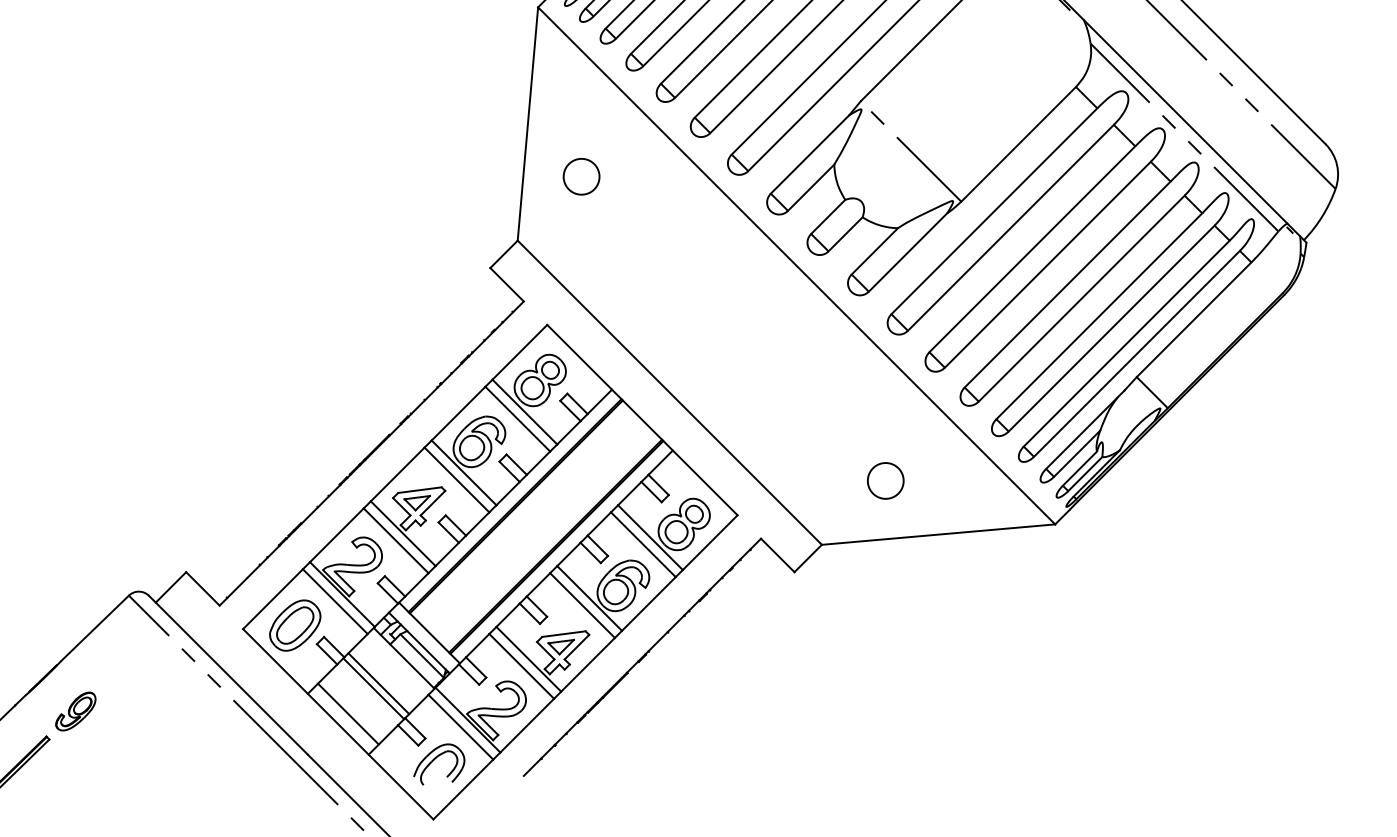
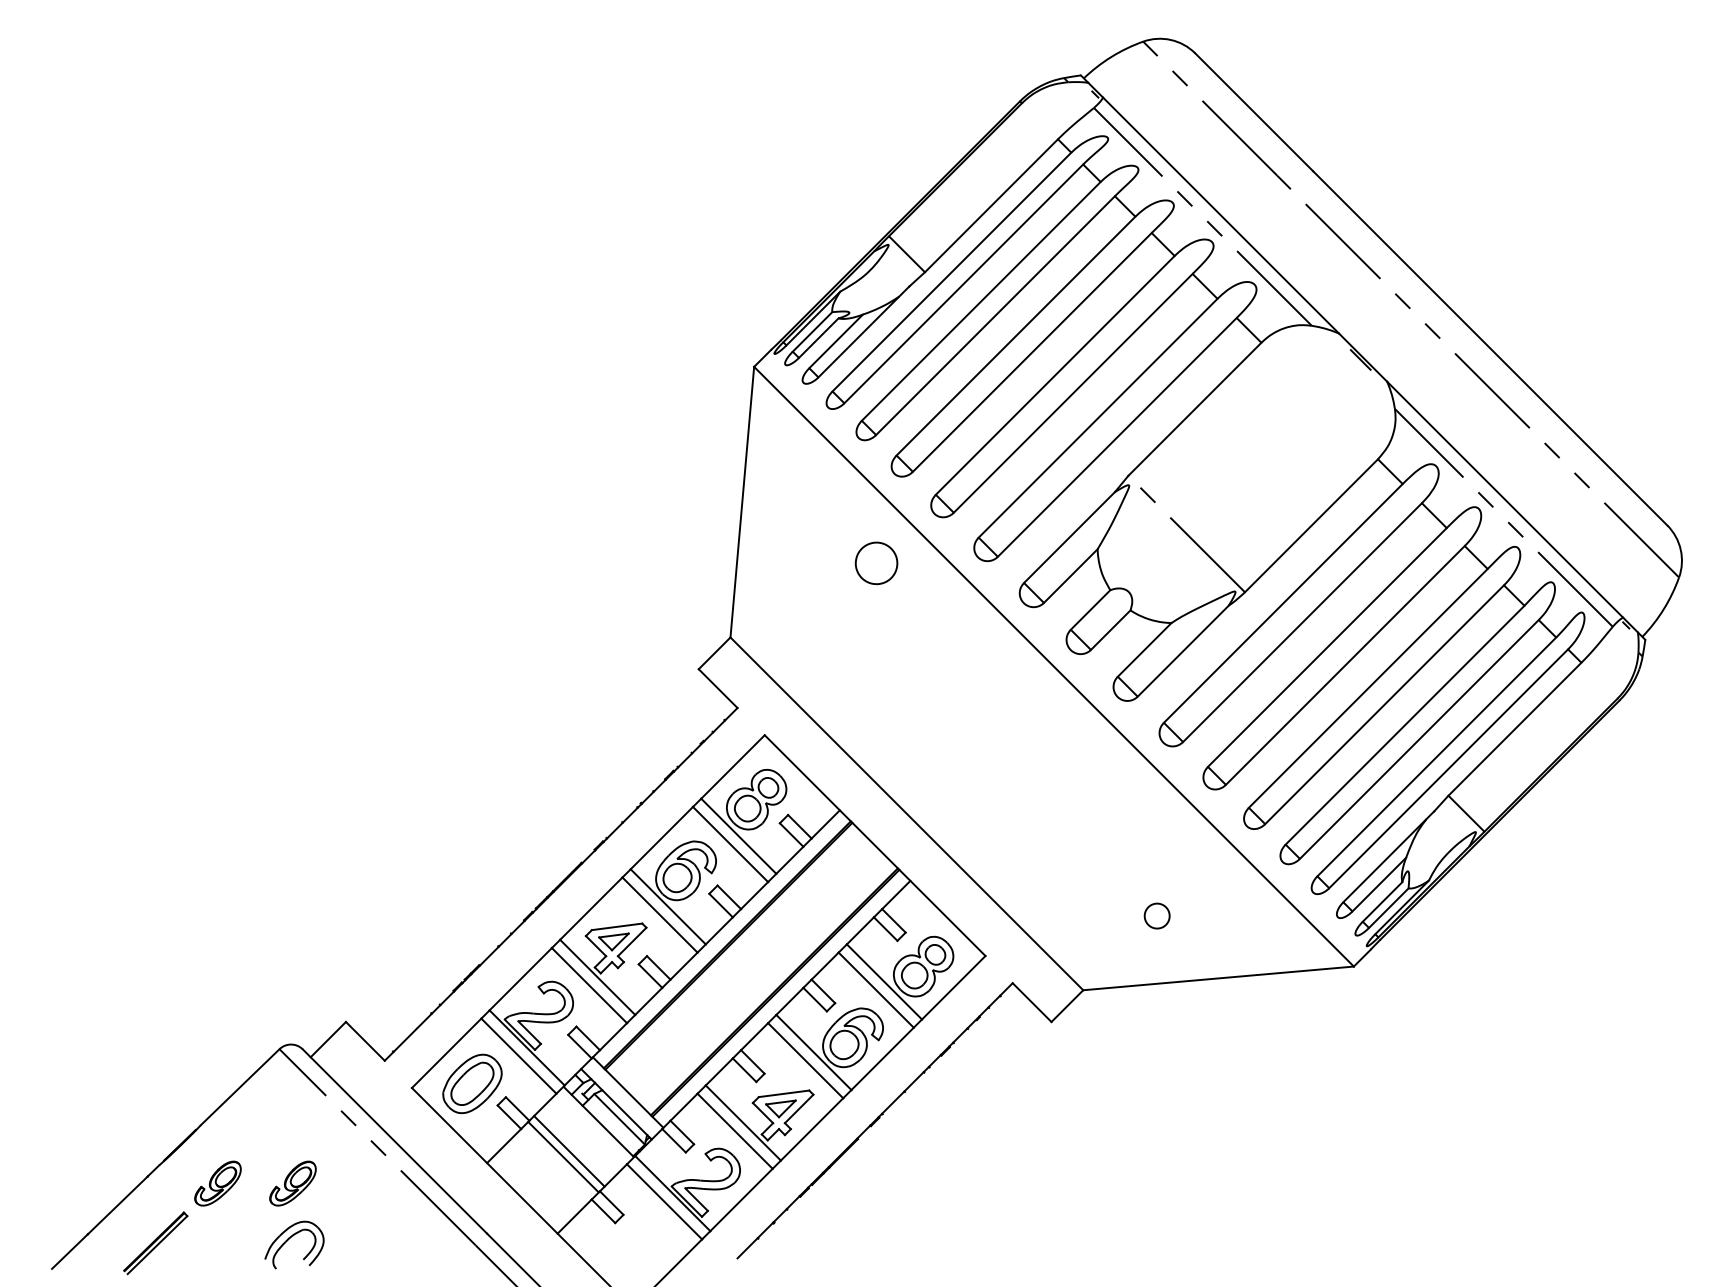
part: (581, 176) -> (876, 563), moved
part: (885, 480) -> (1156, 915), size x0.6
part: (140, 711) -> (292, 1183), added
line: (347, 714) -> (533, 1186), removed
part: (434, 759) -> (289, 1239), moved

